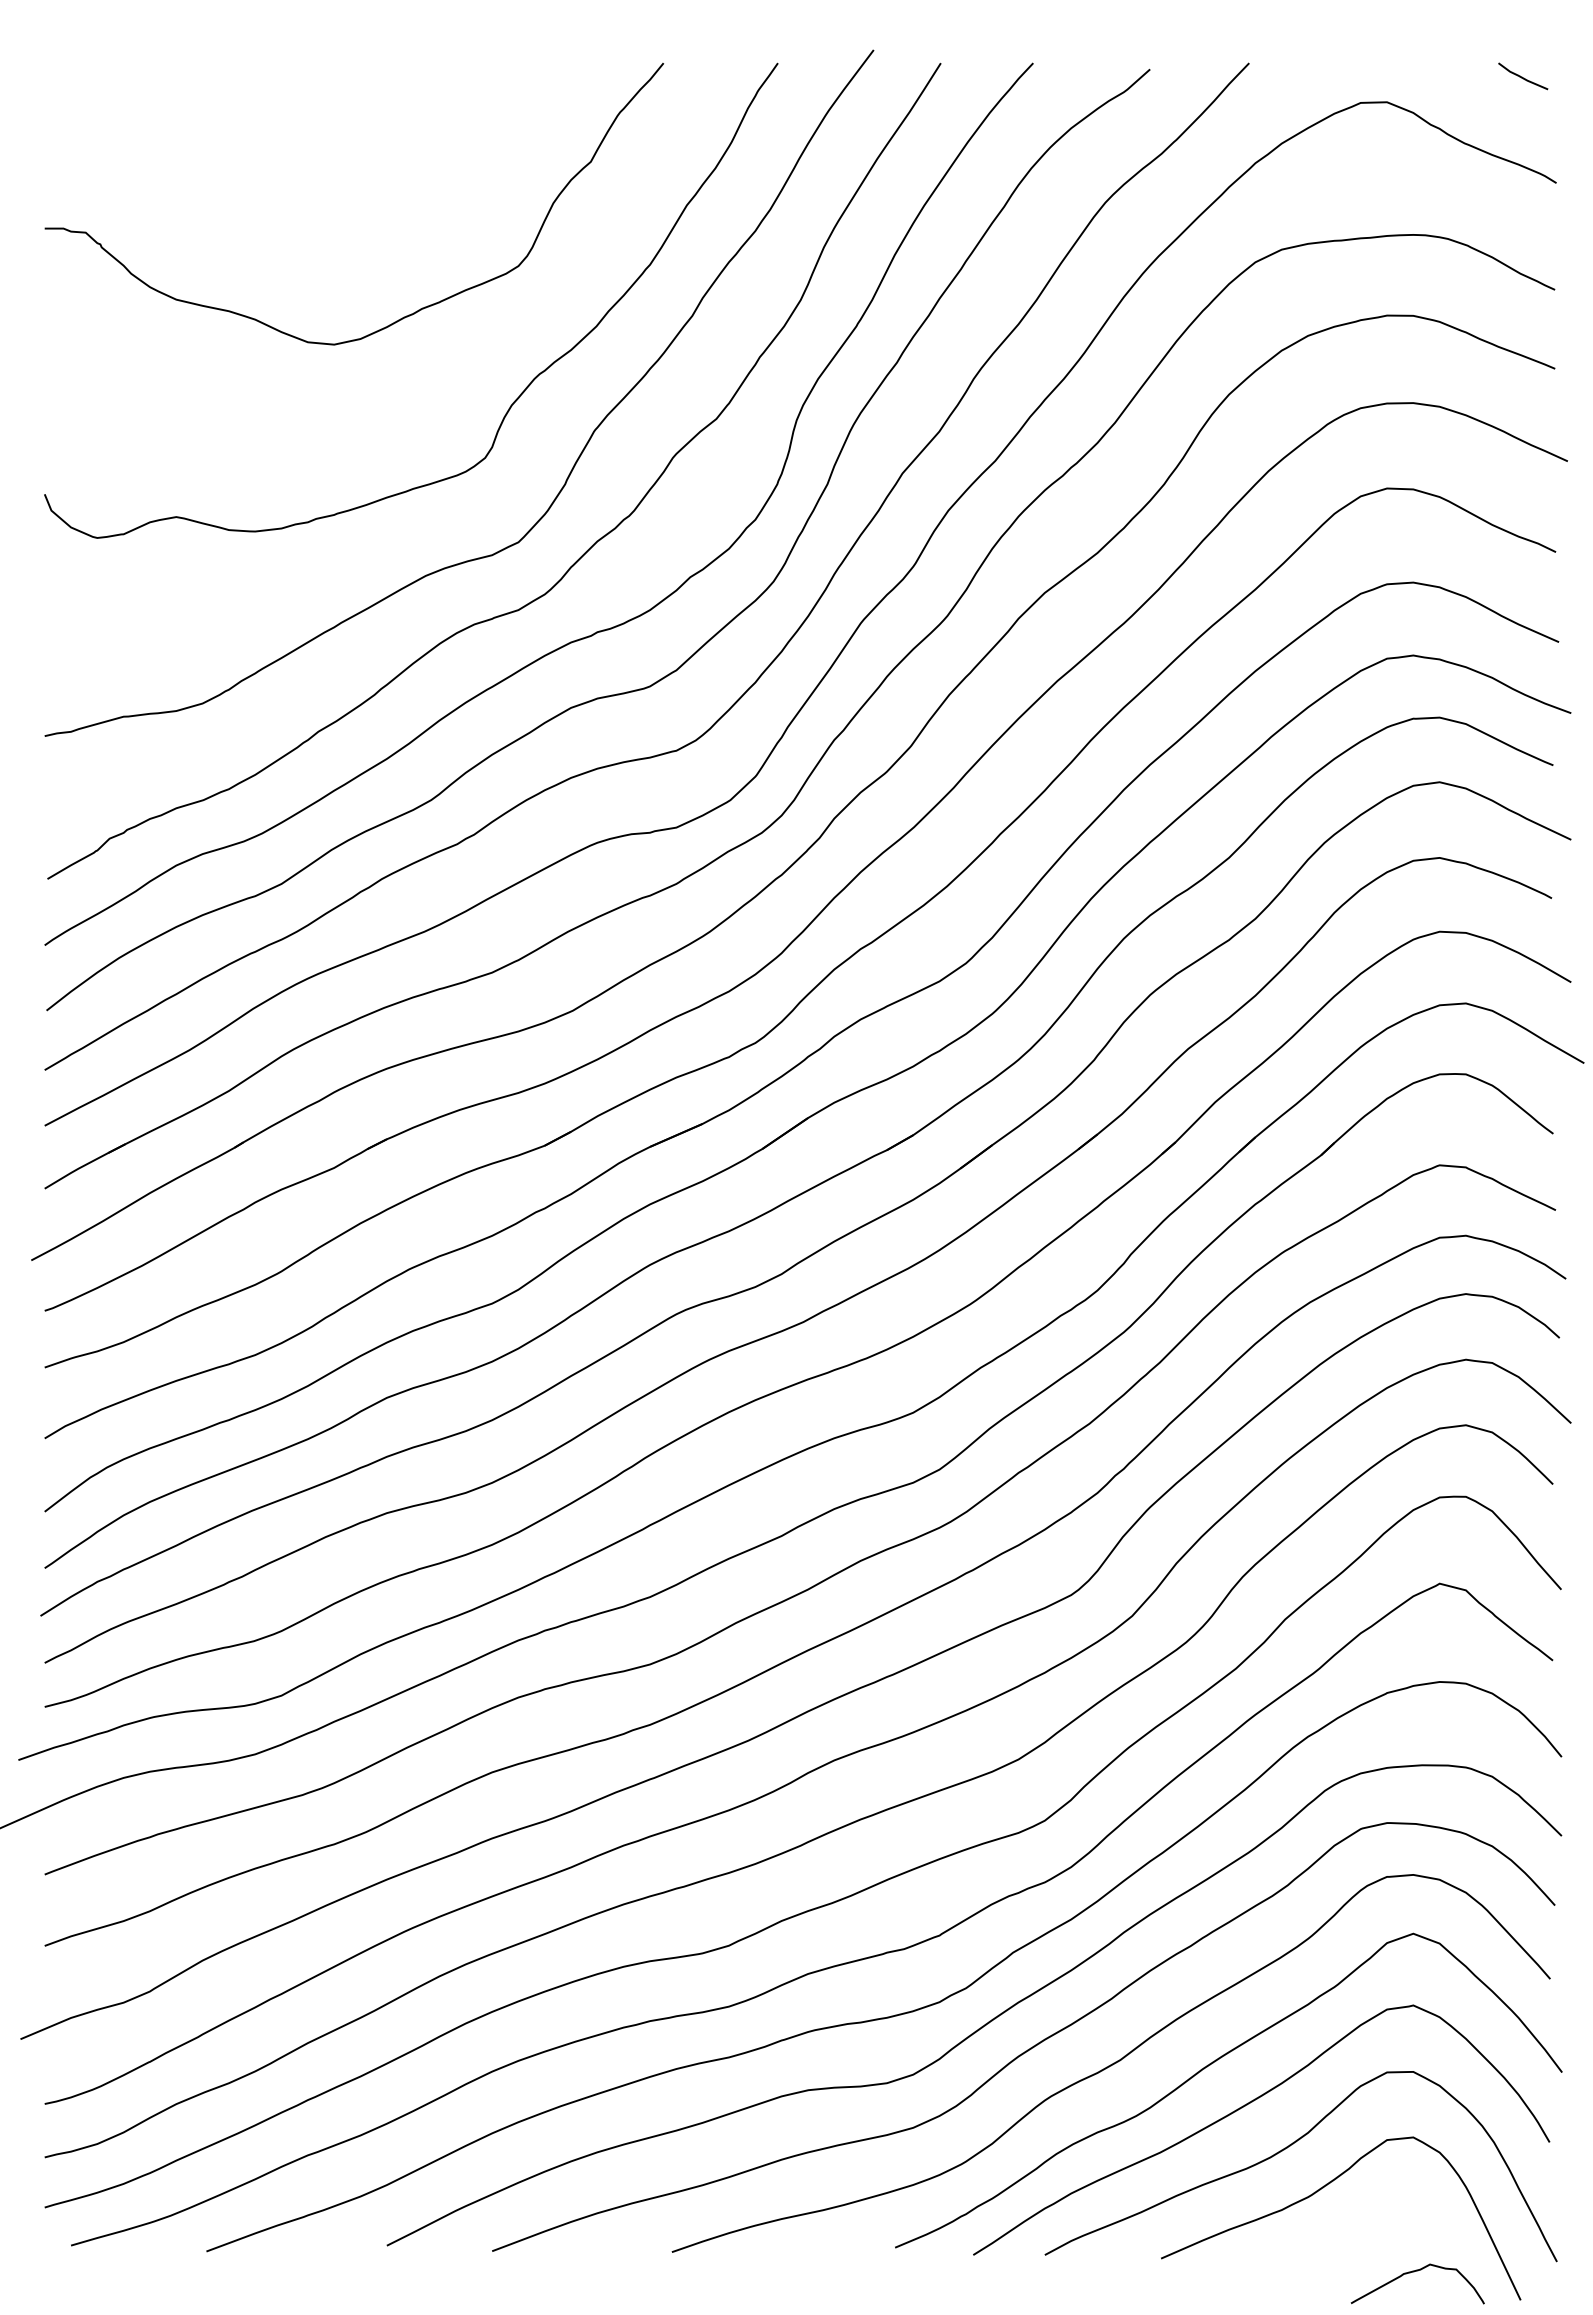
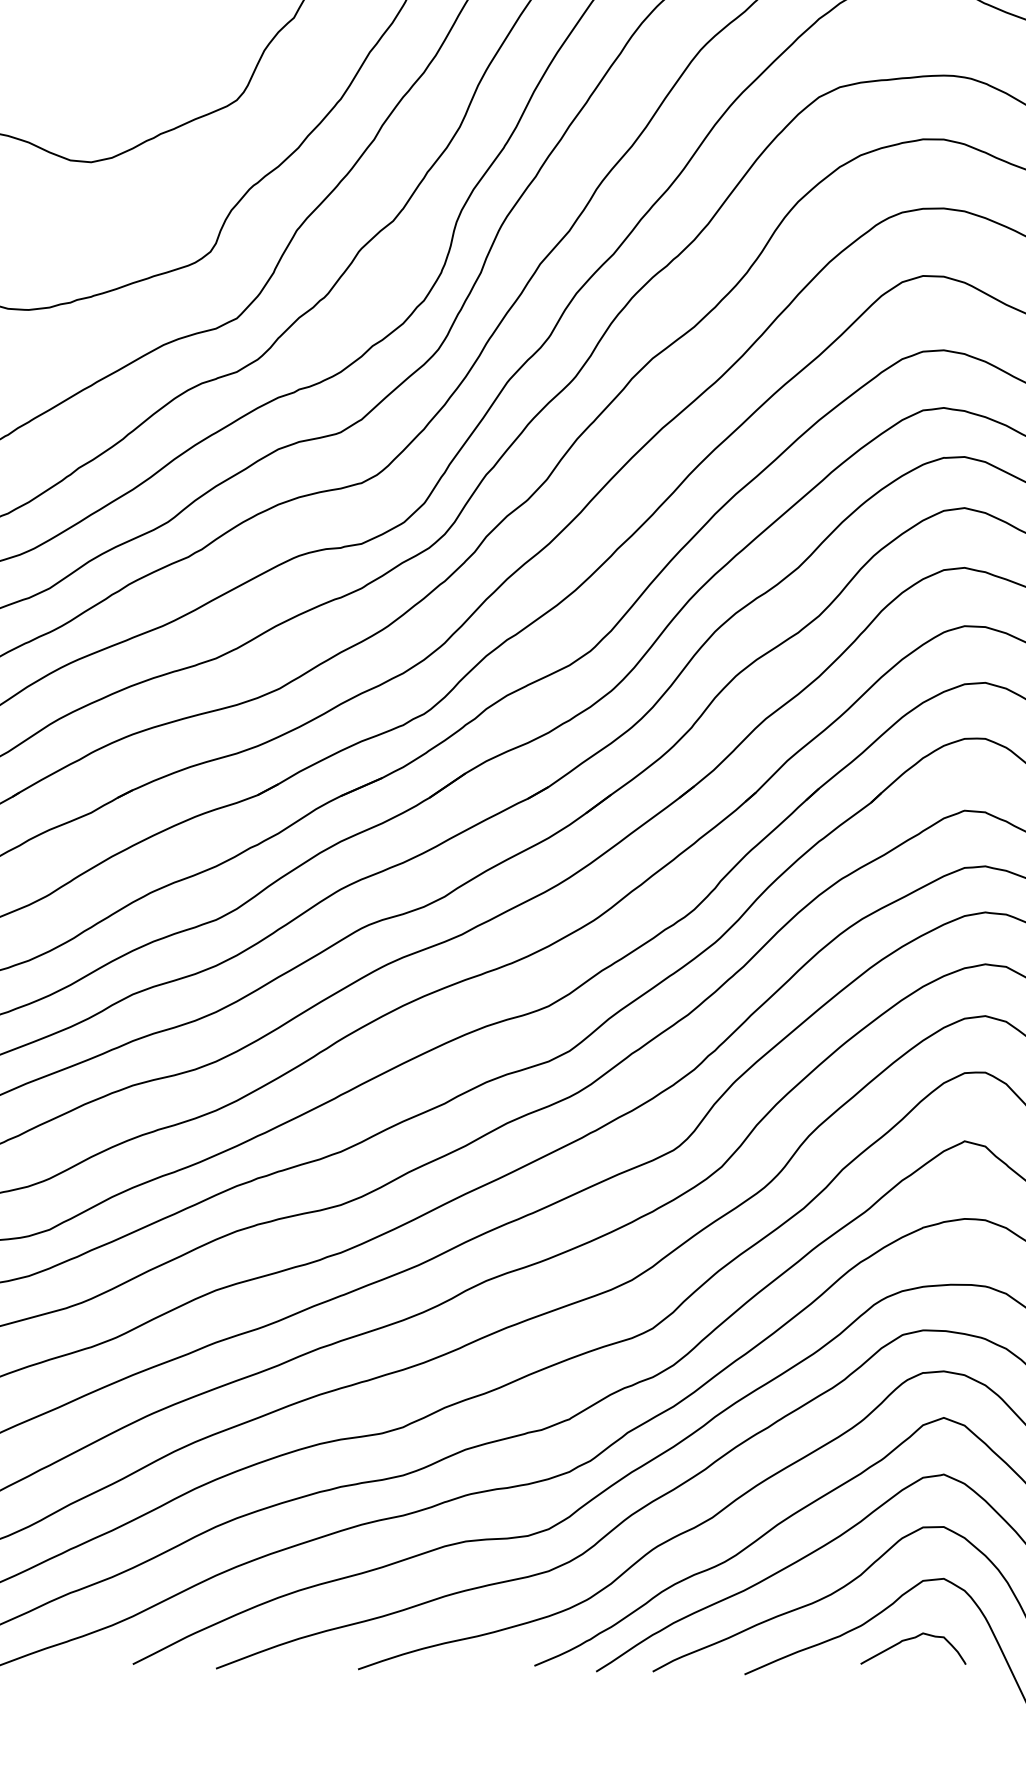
curve: (1414, 2272) -> (910, 1639), moved

